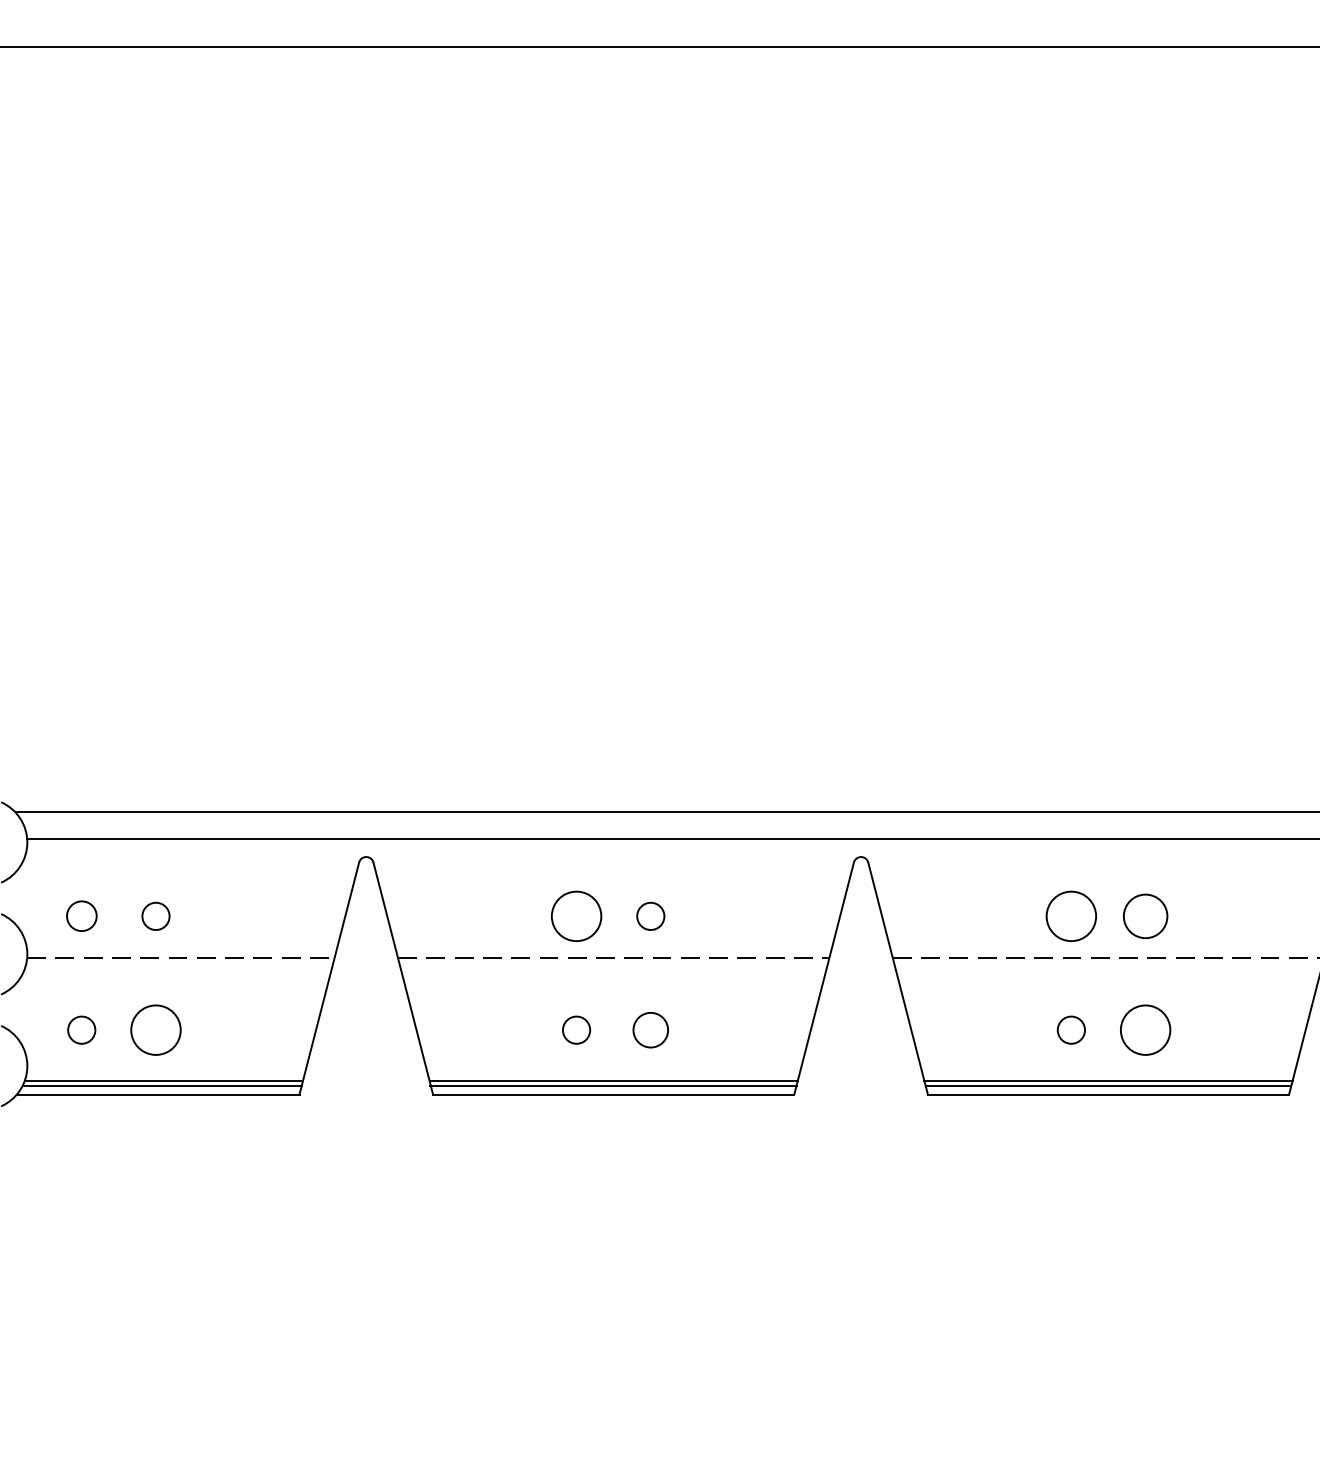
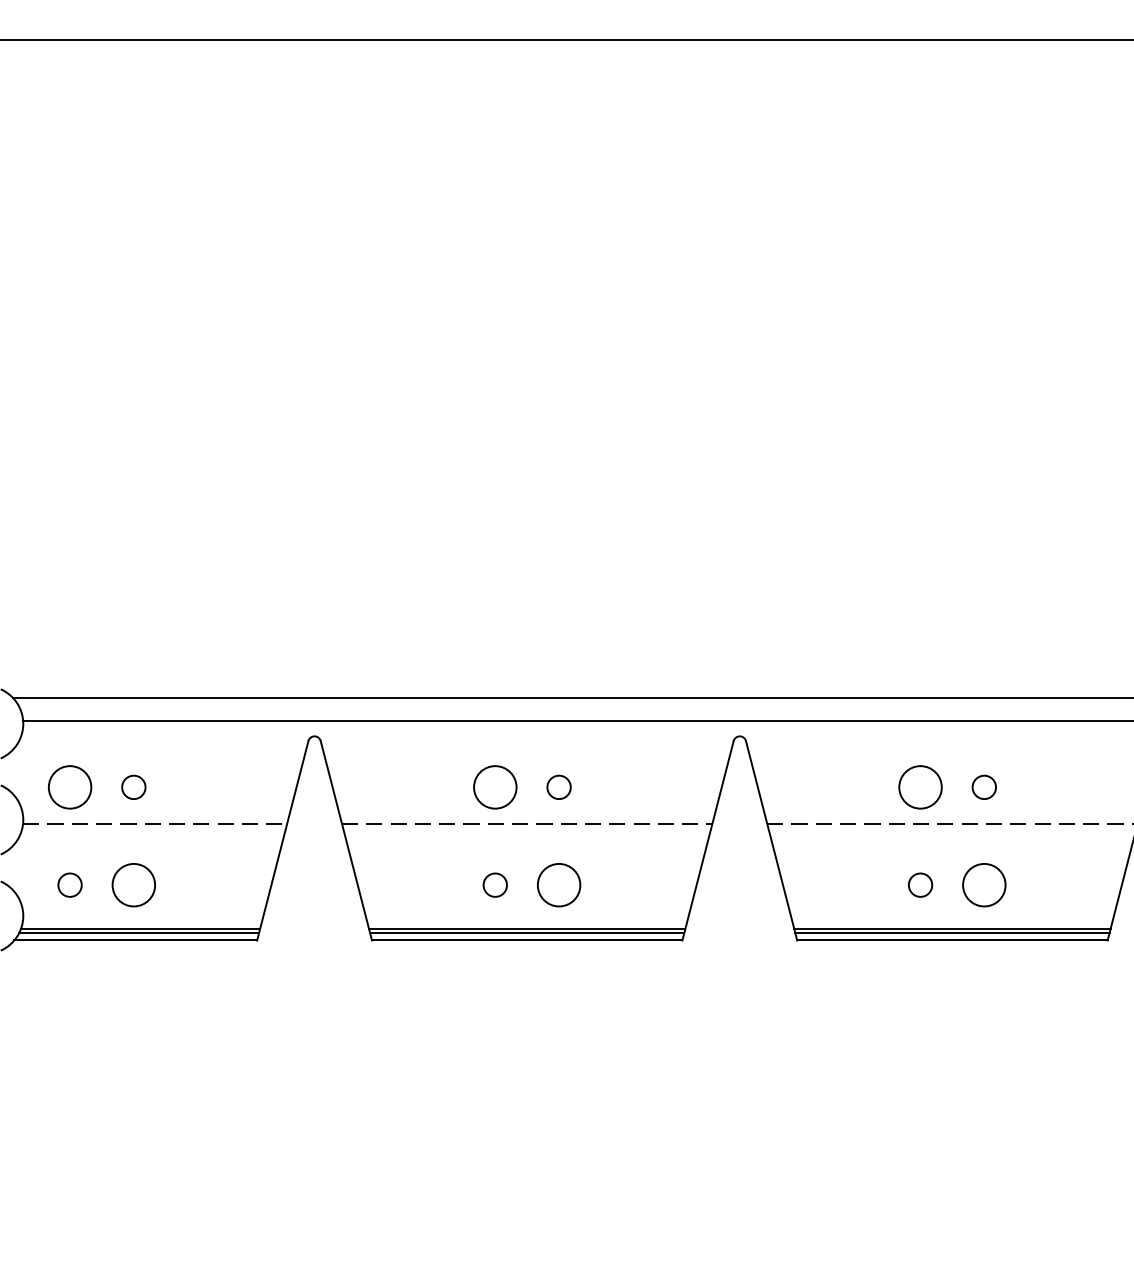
circle: (81, 915) -> (69, 786), size x1.67
circle: (1145, 916) -> (984, 787), size x0.62
circle: (650, 1029) -> (558, 884), size x1.43

